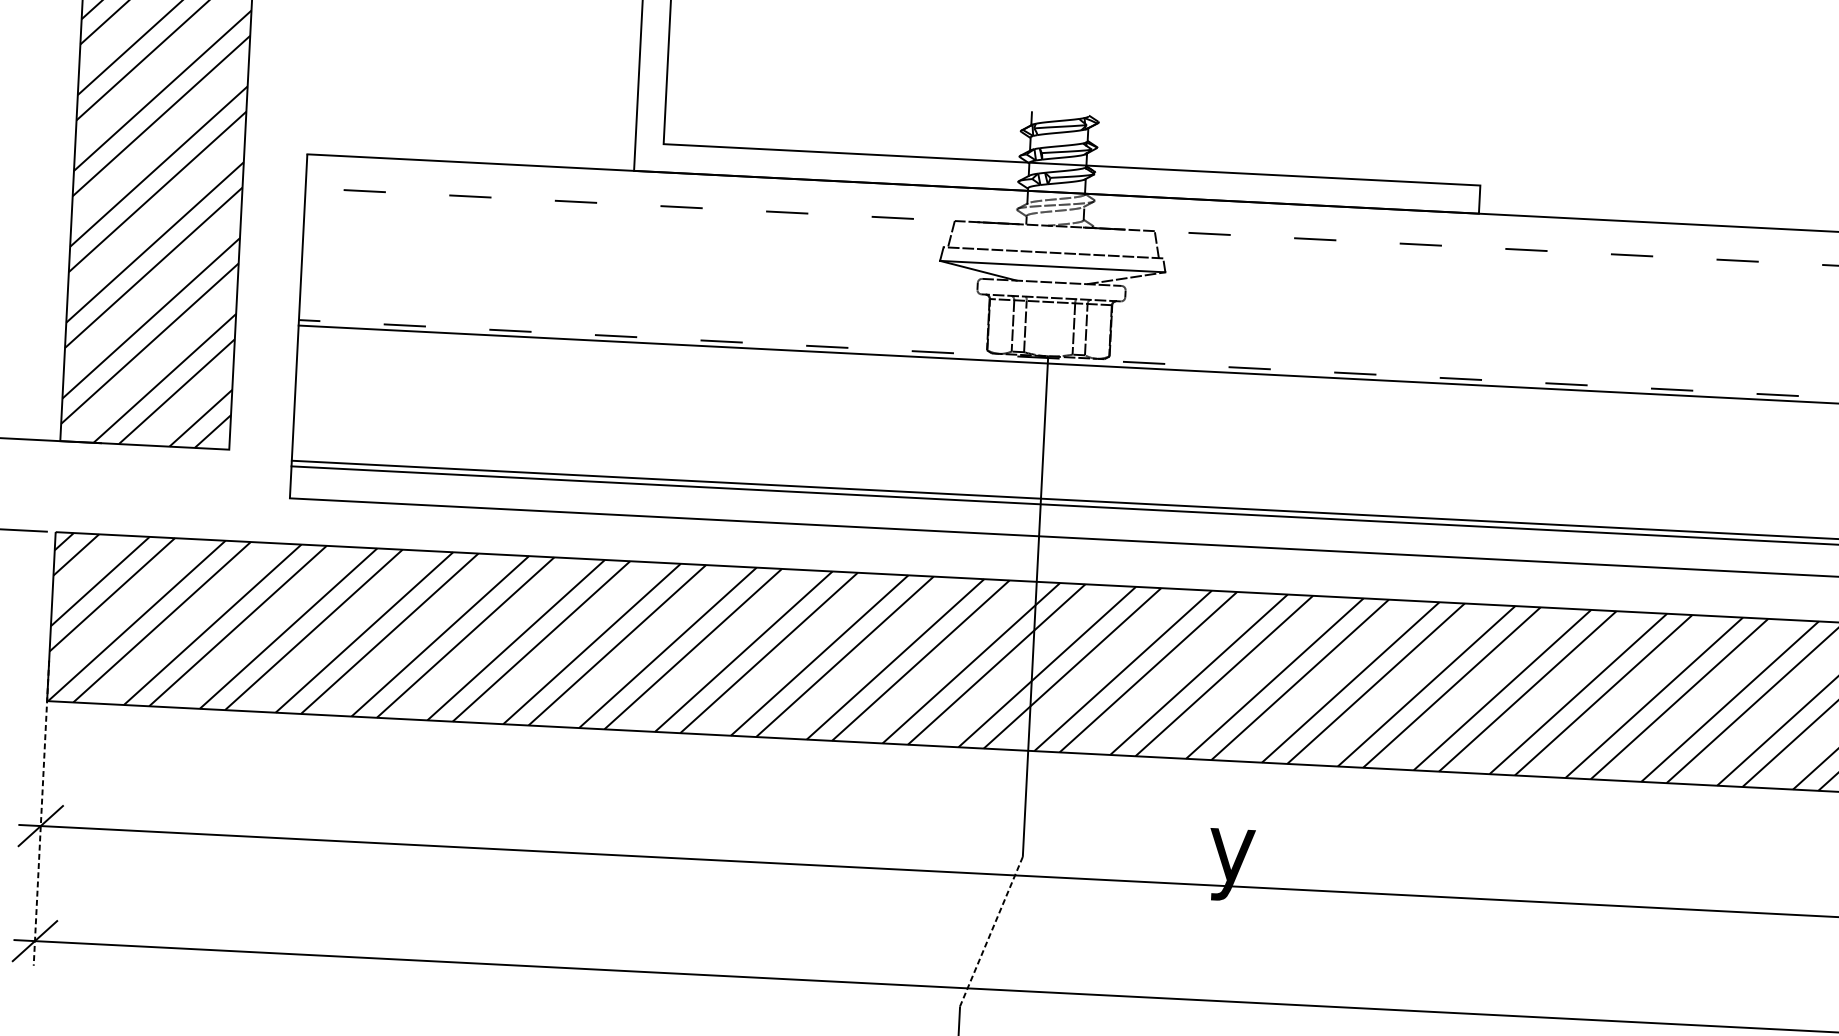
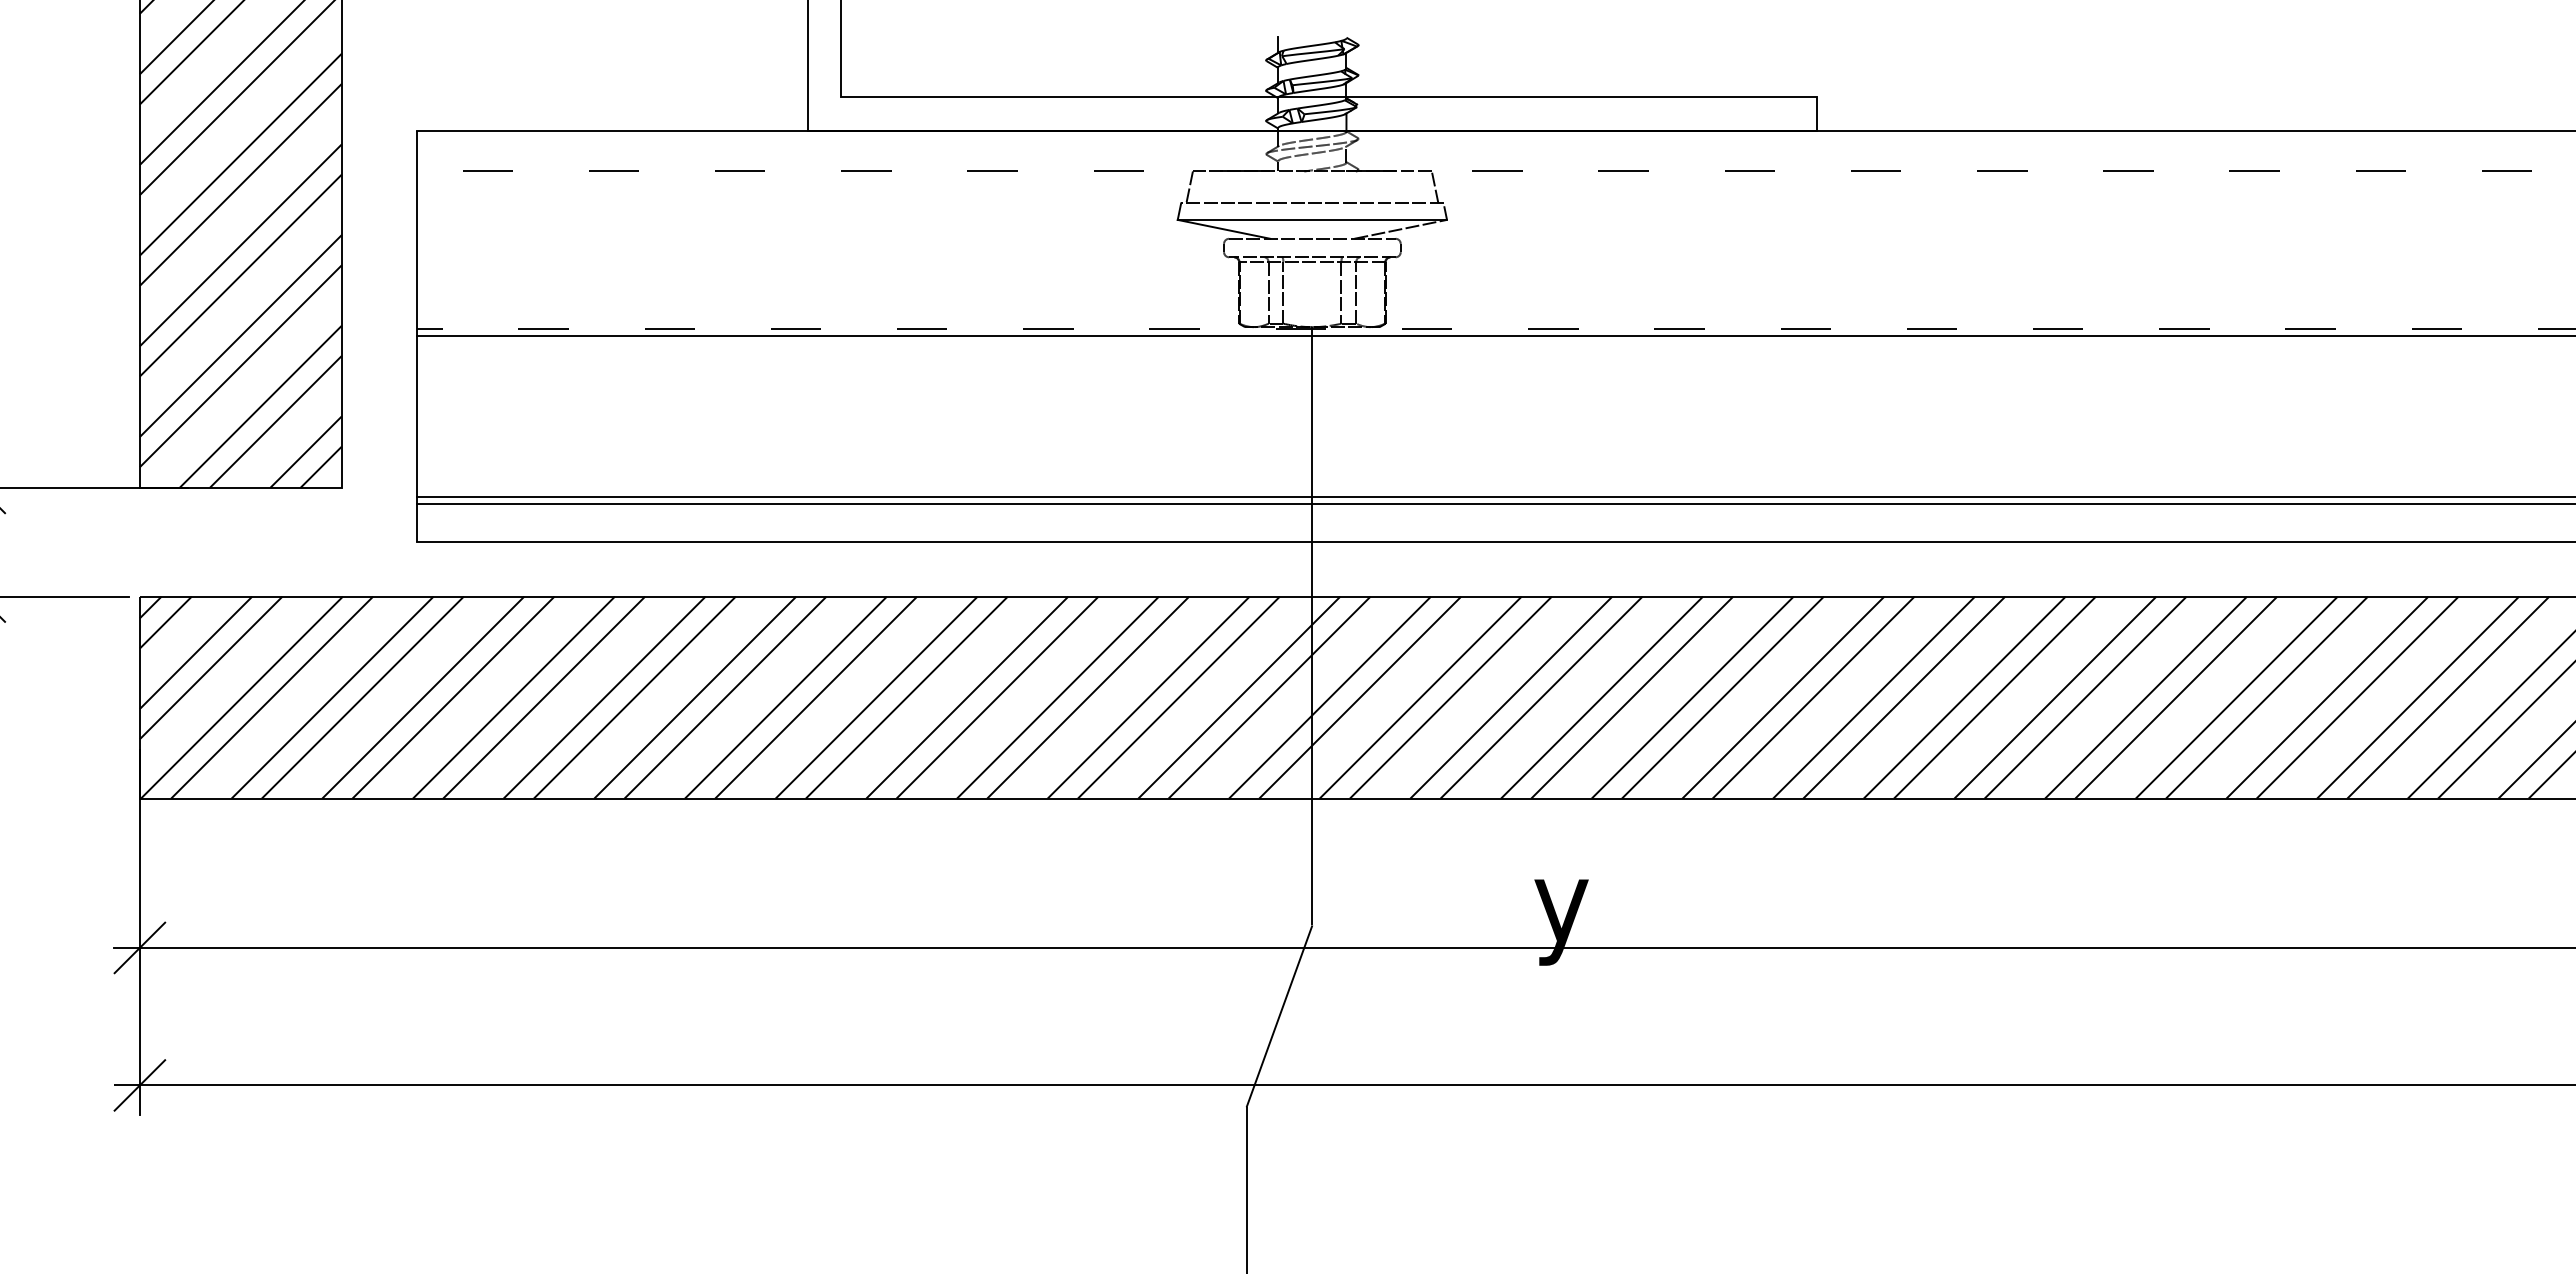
line: (41, 813) -> (139, 933), dashed -> solid
line: (991, 931) -> (1279, 1016), dashed -> solid

